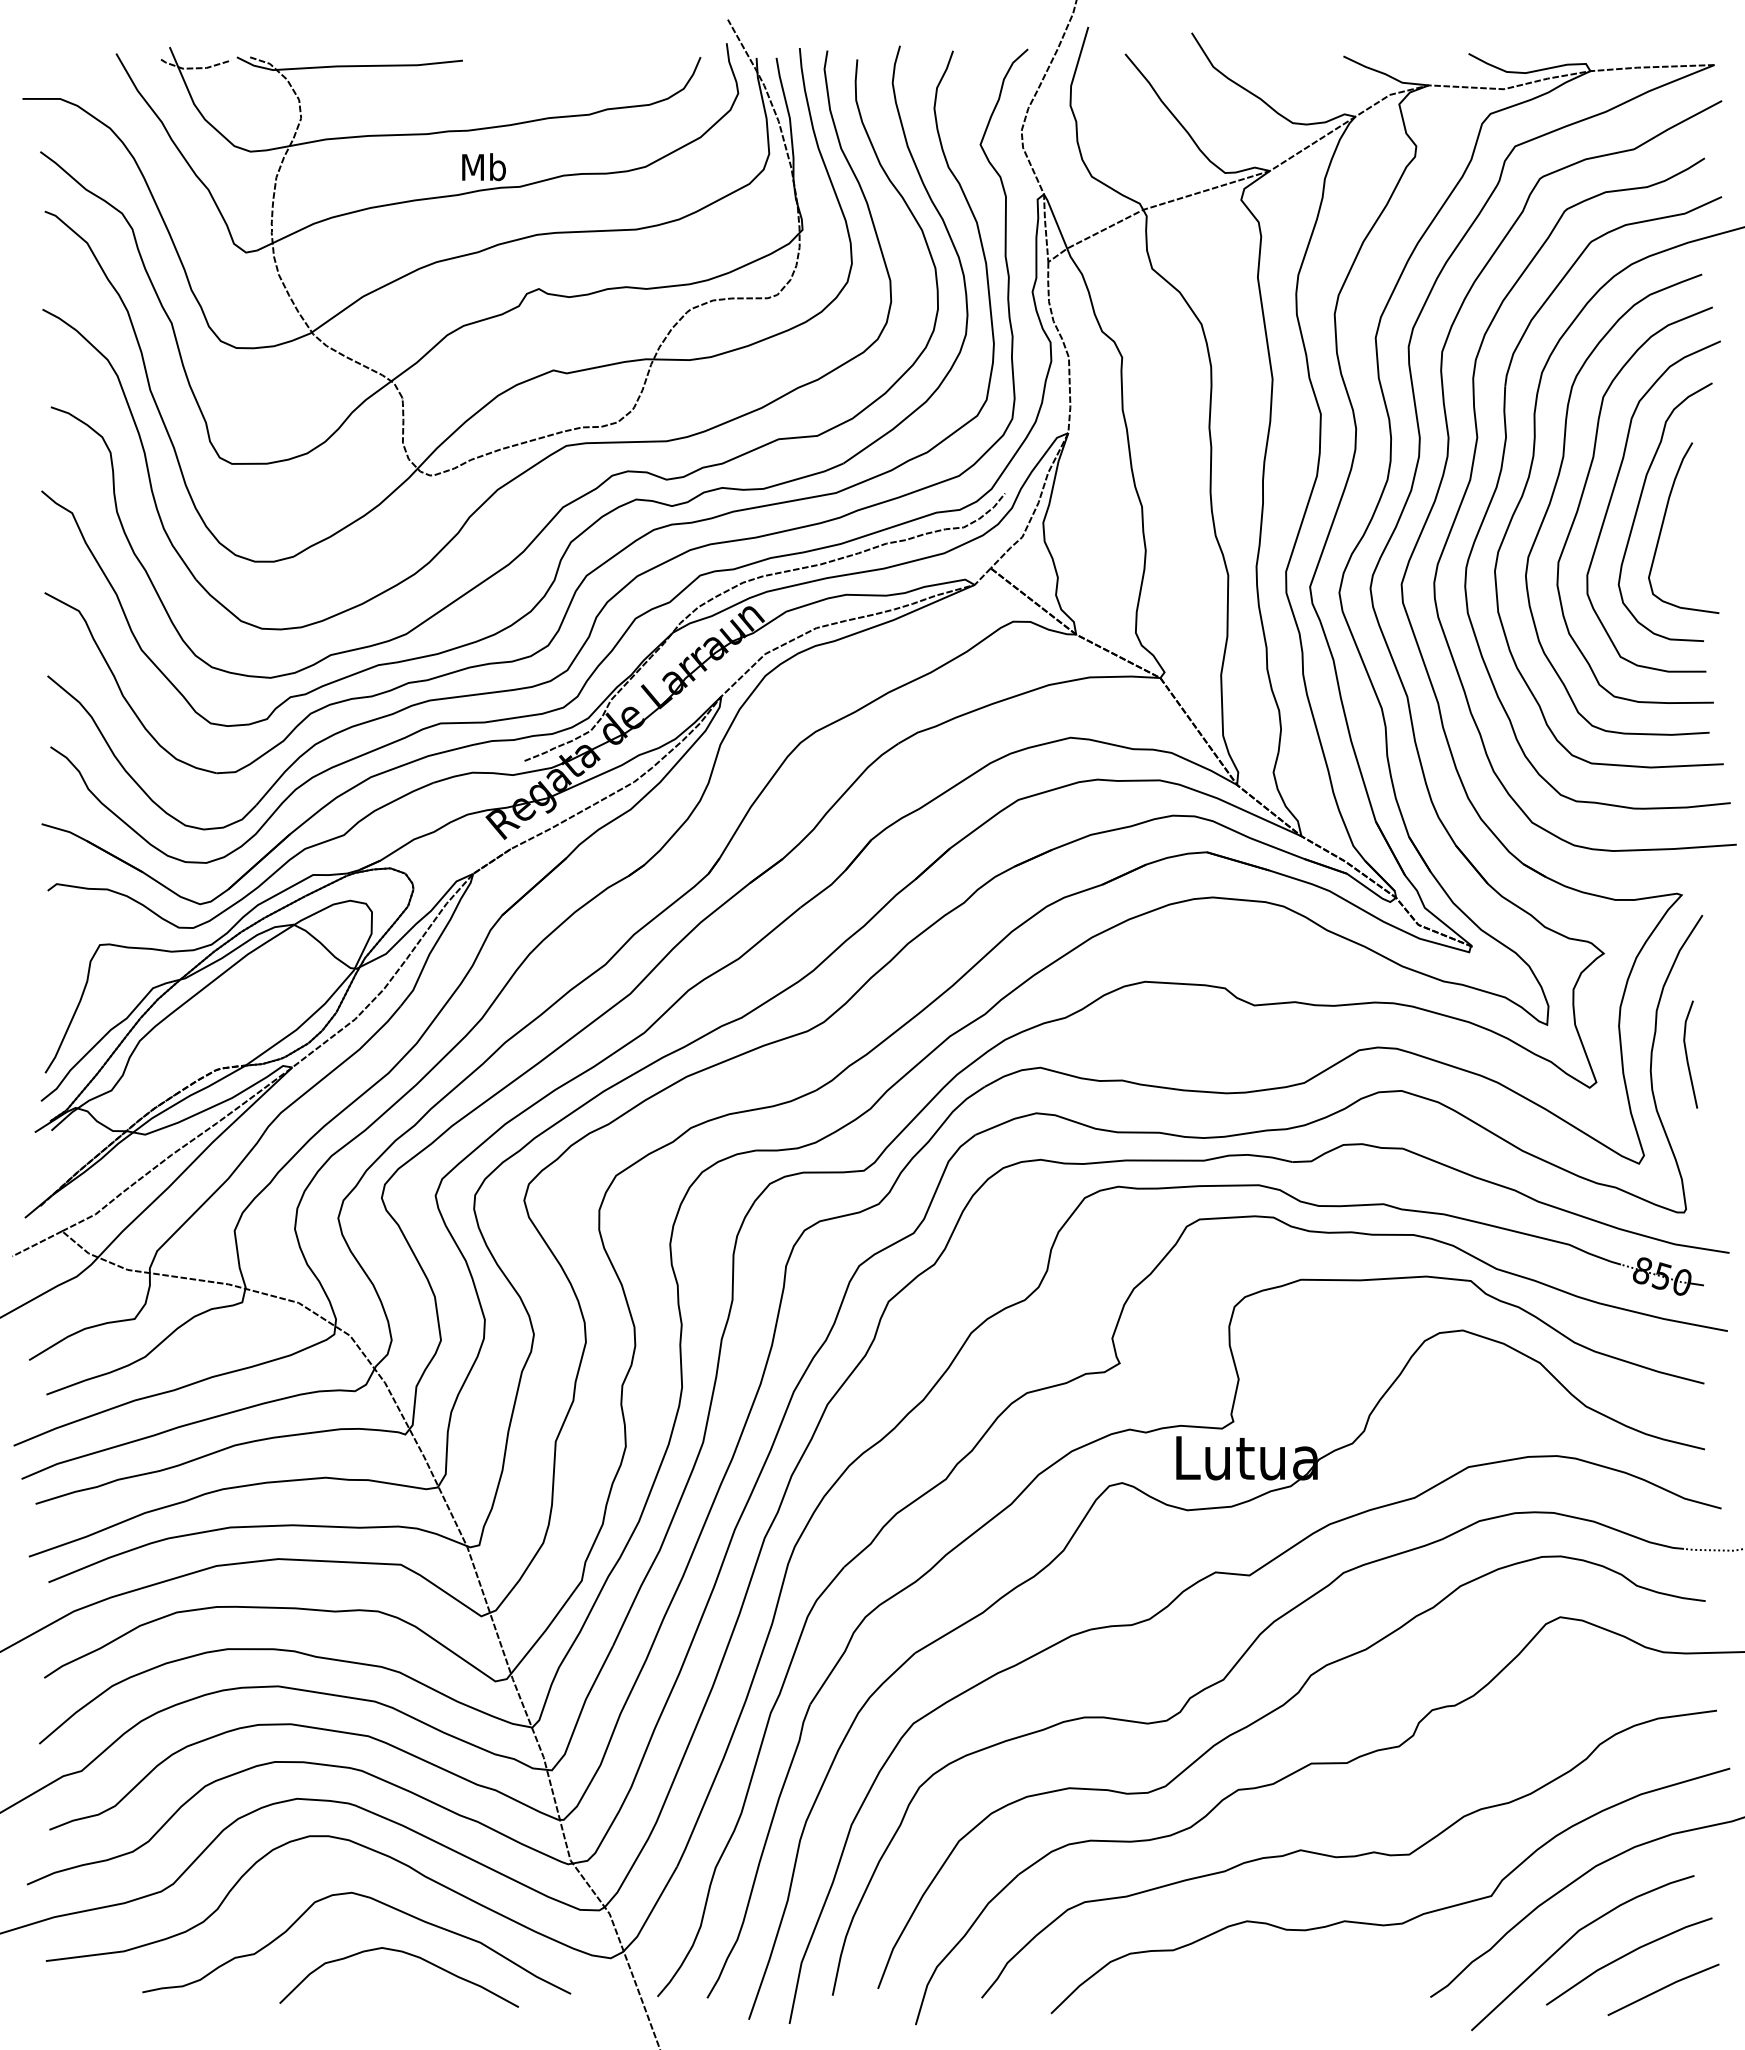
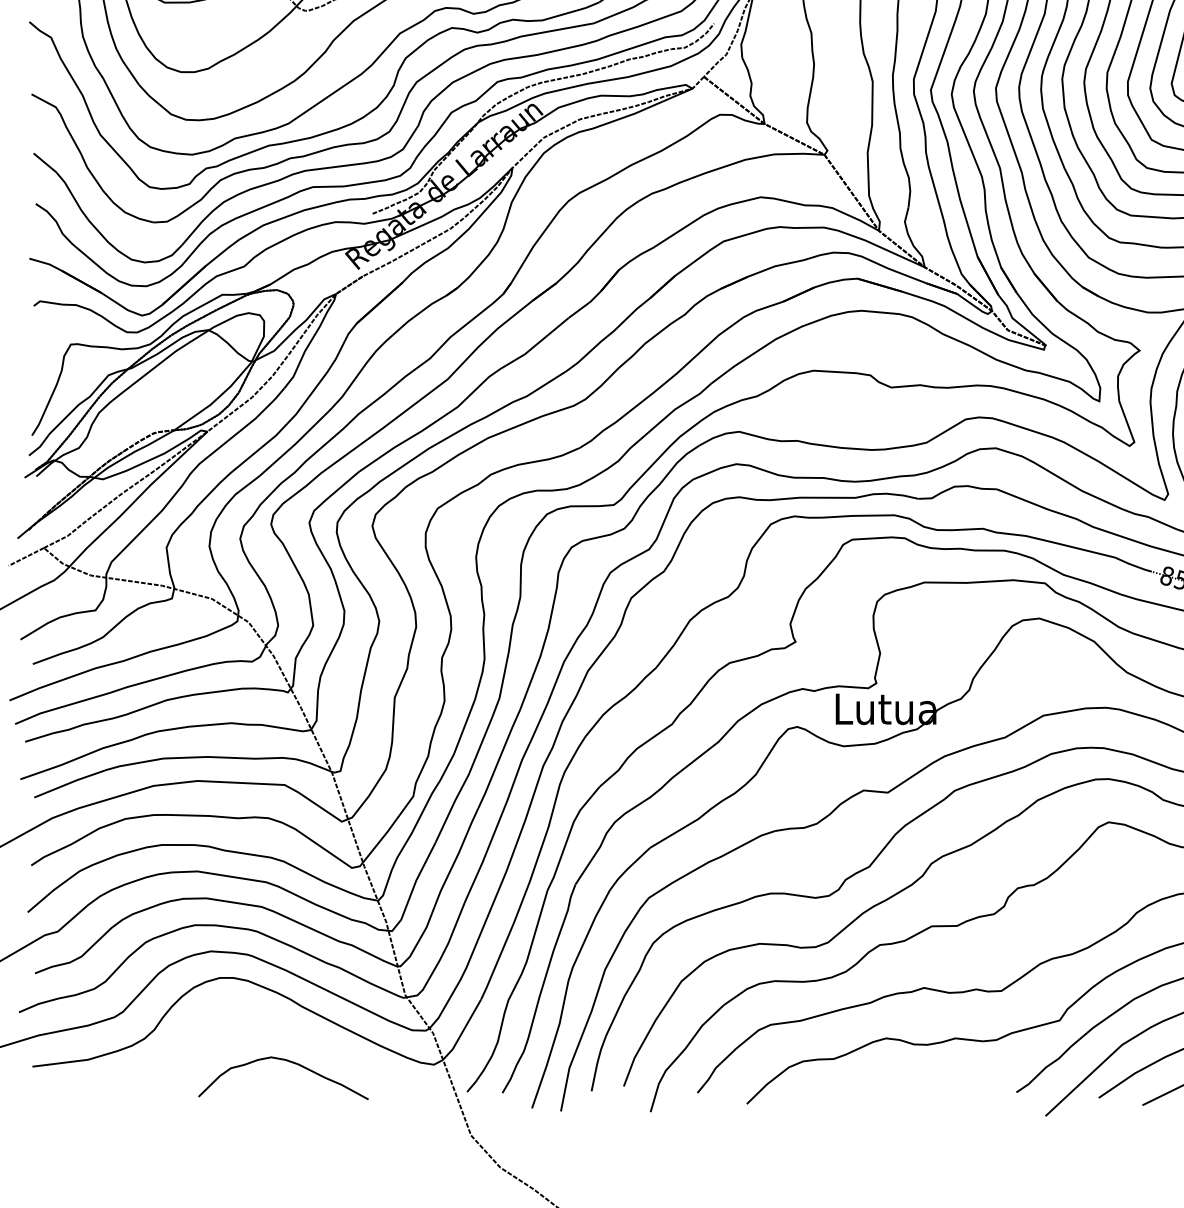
curve: (373, 1900) -> (265, 1023), removed

